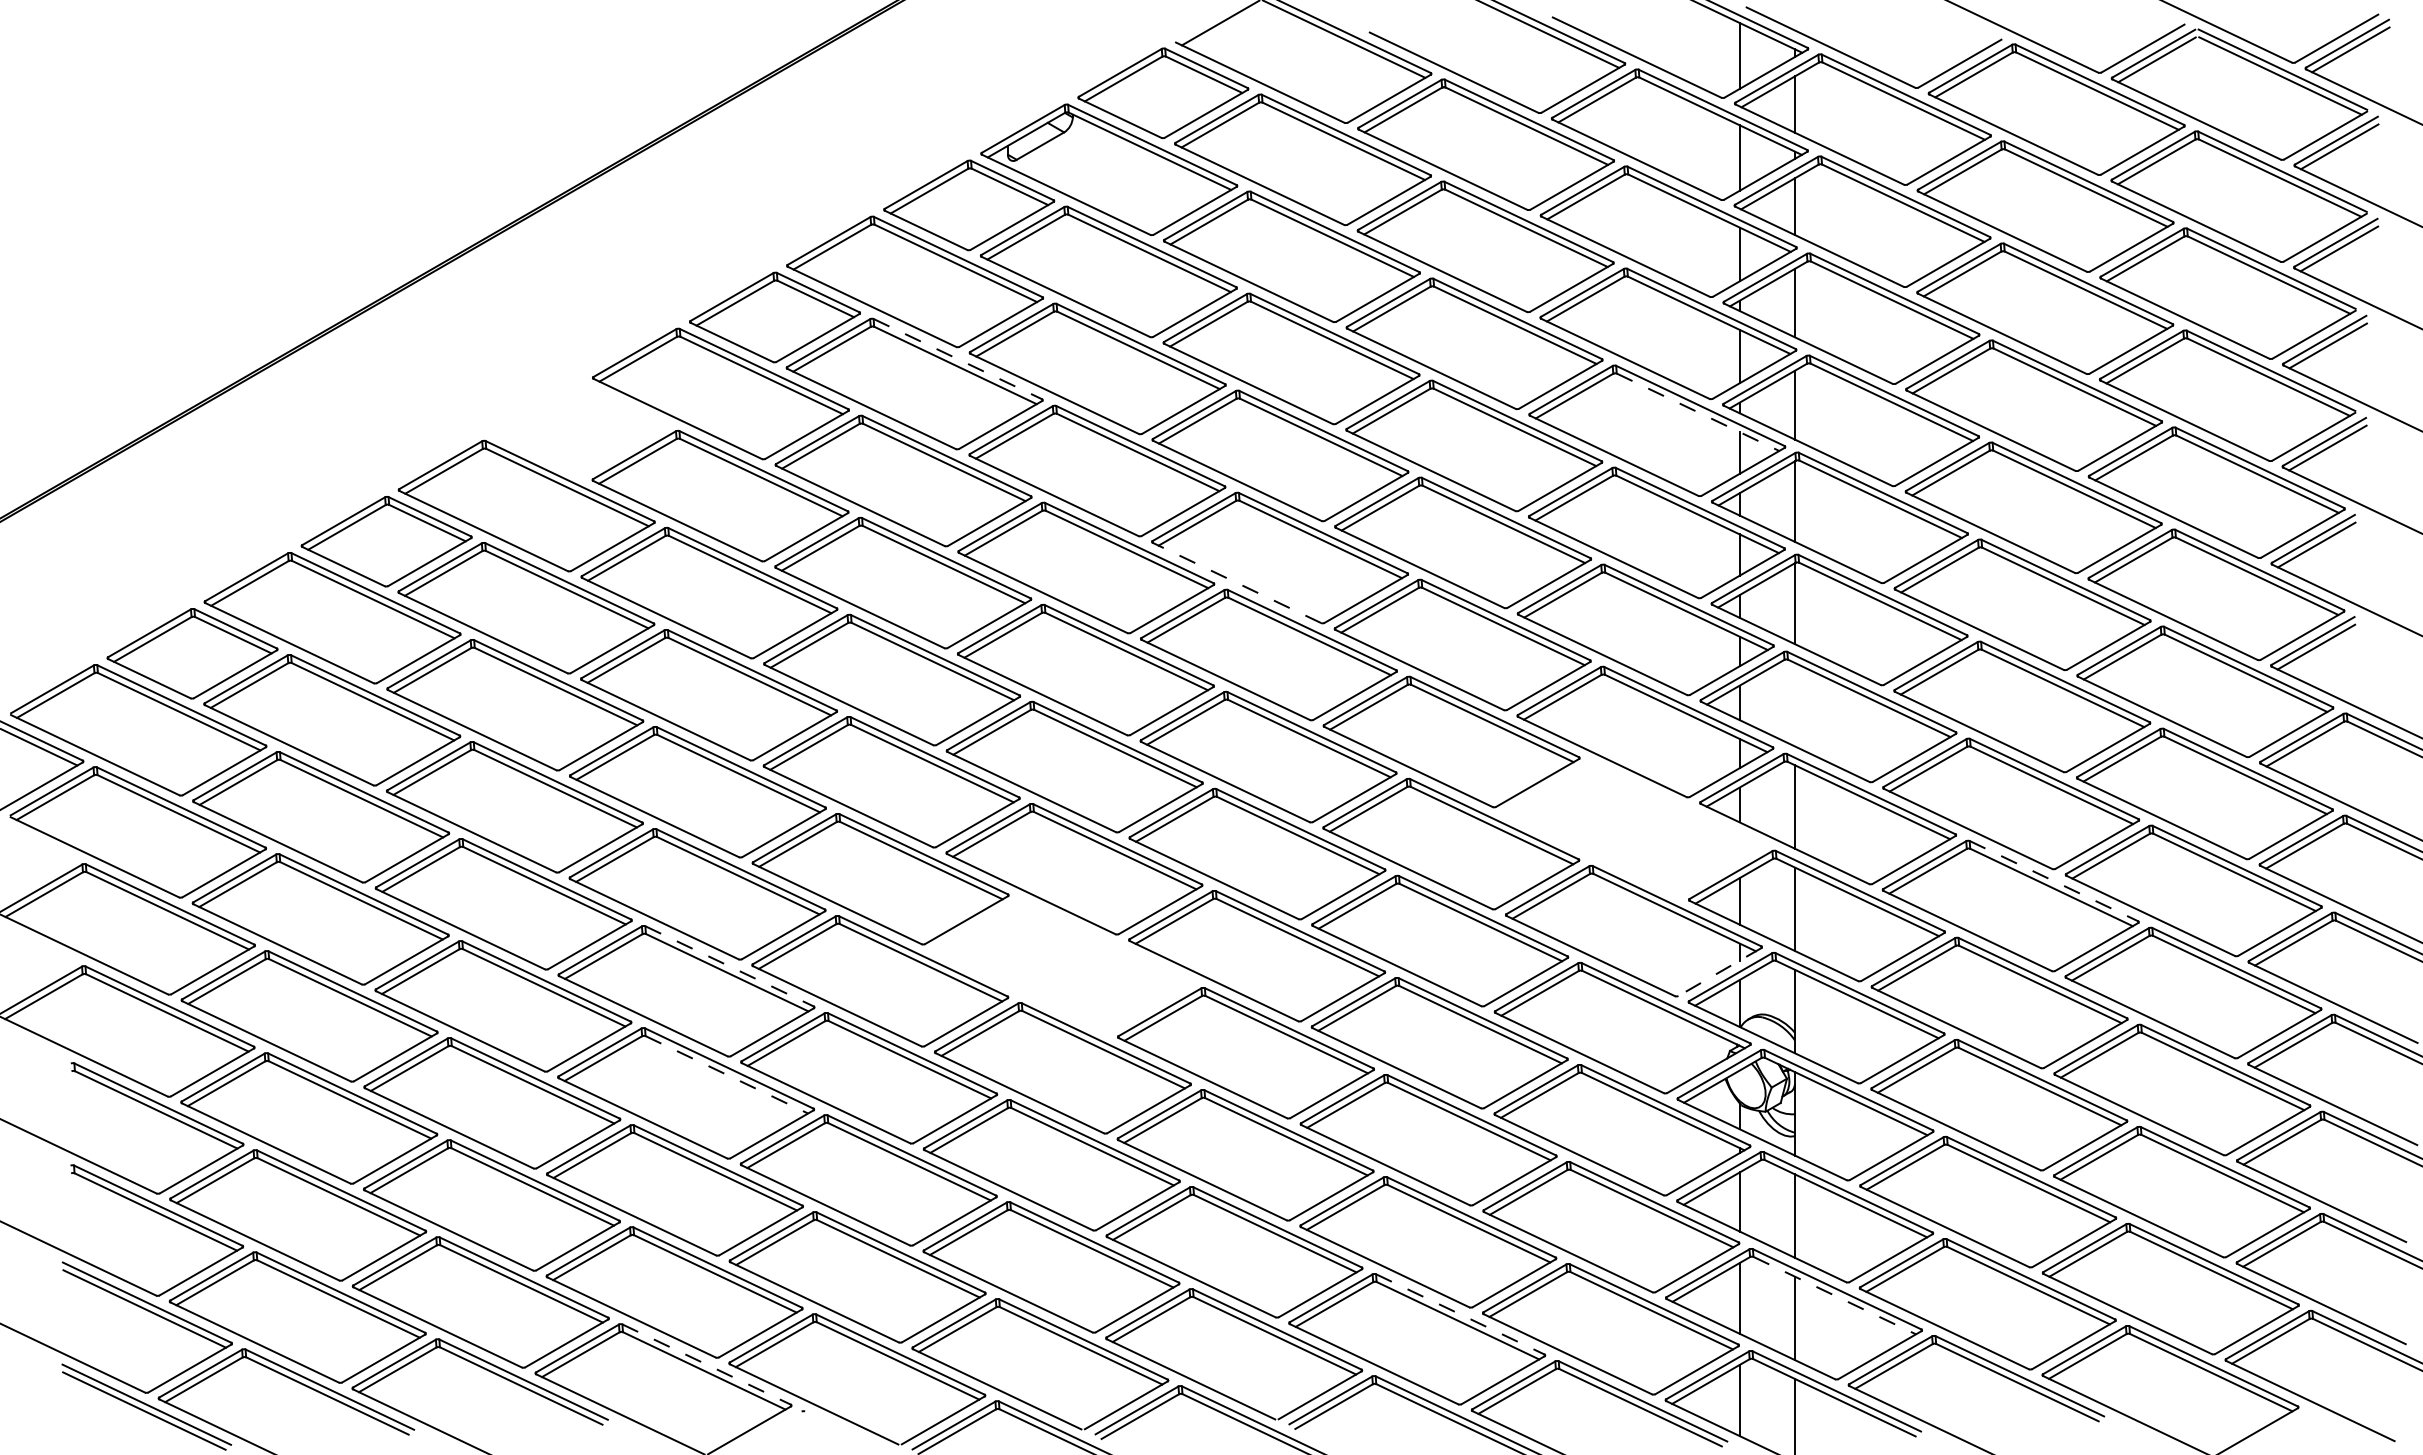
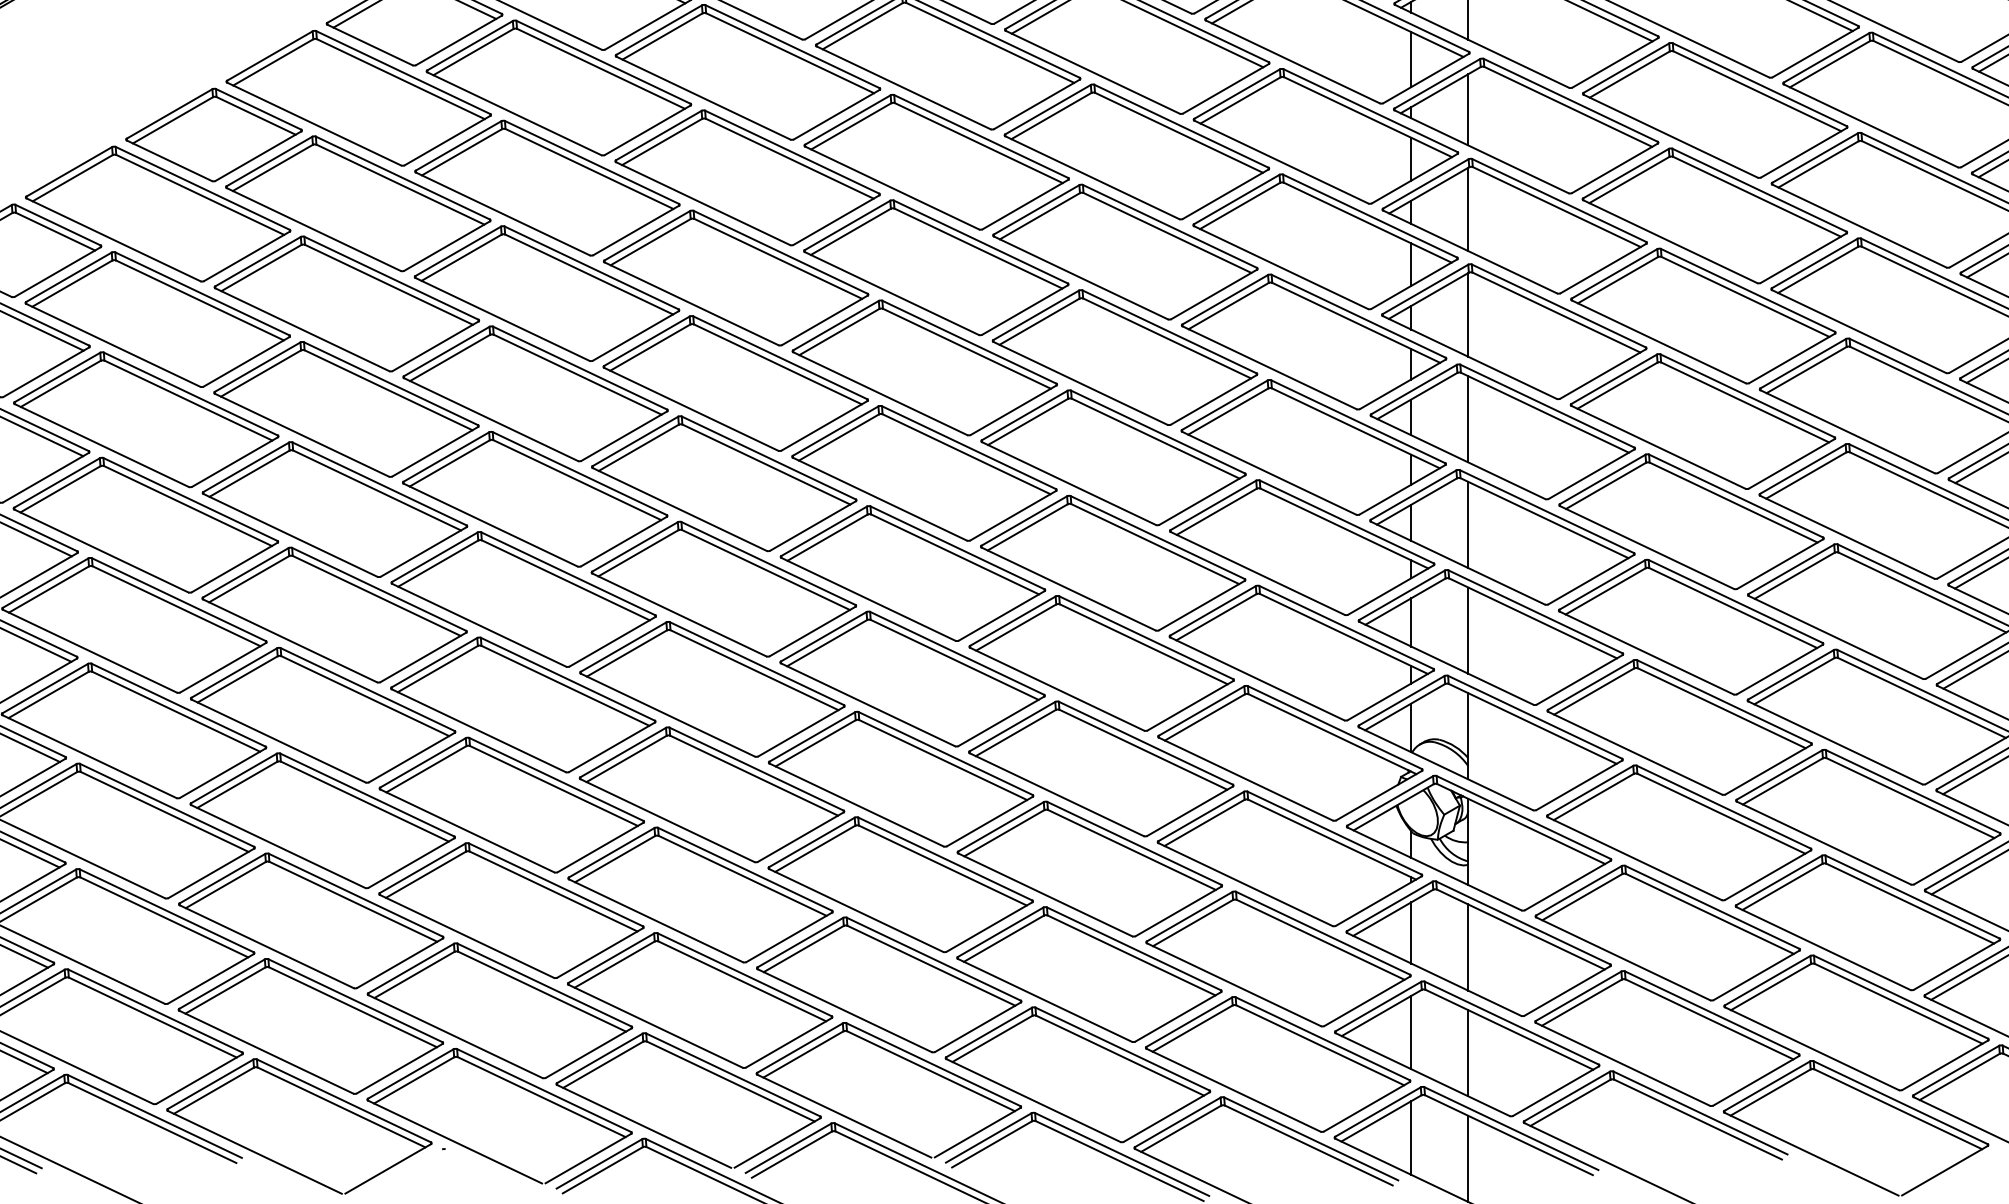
line: (958, 359) -> (604, 62), dashed -> solid
line: (1698, 412) -> (1368, 117), dashed -> solid
part: (580, 429) -> (213, 134), added
line: (1236, 582) -> (891, 293), dashed -> solid
line: (1795, 704) -> (1468, 419), added
part: (1634, 828) -> (1302, 547), added
line: (2054, 881) -> (1736, 601), dashed -> solid
line: (730, 966) -> (368, 689), dashed -> solid
part: (1063, 966) -> (712, 689), added
line: (1719, 972) -> (1390, 695), dashed -> solid
line: (727, 1075) -> (365, 802), dashed -> solid
line: (1835, 1295) -> (1510, 1029), dashed -> solid
line: (1460, 1314) -> (1122, 1049), dashed -> solid
line: (707, 1364) -> (344, 1100), dashed -> solid

